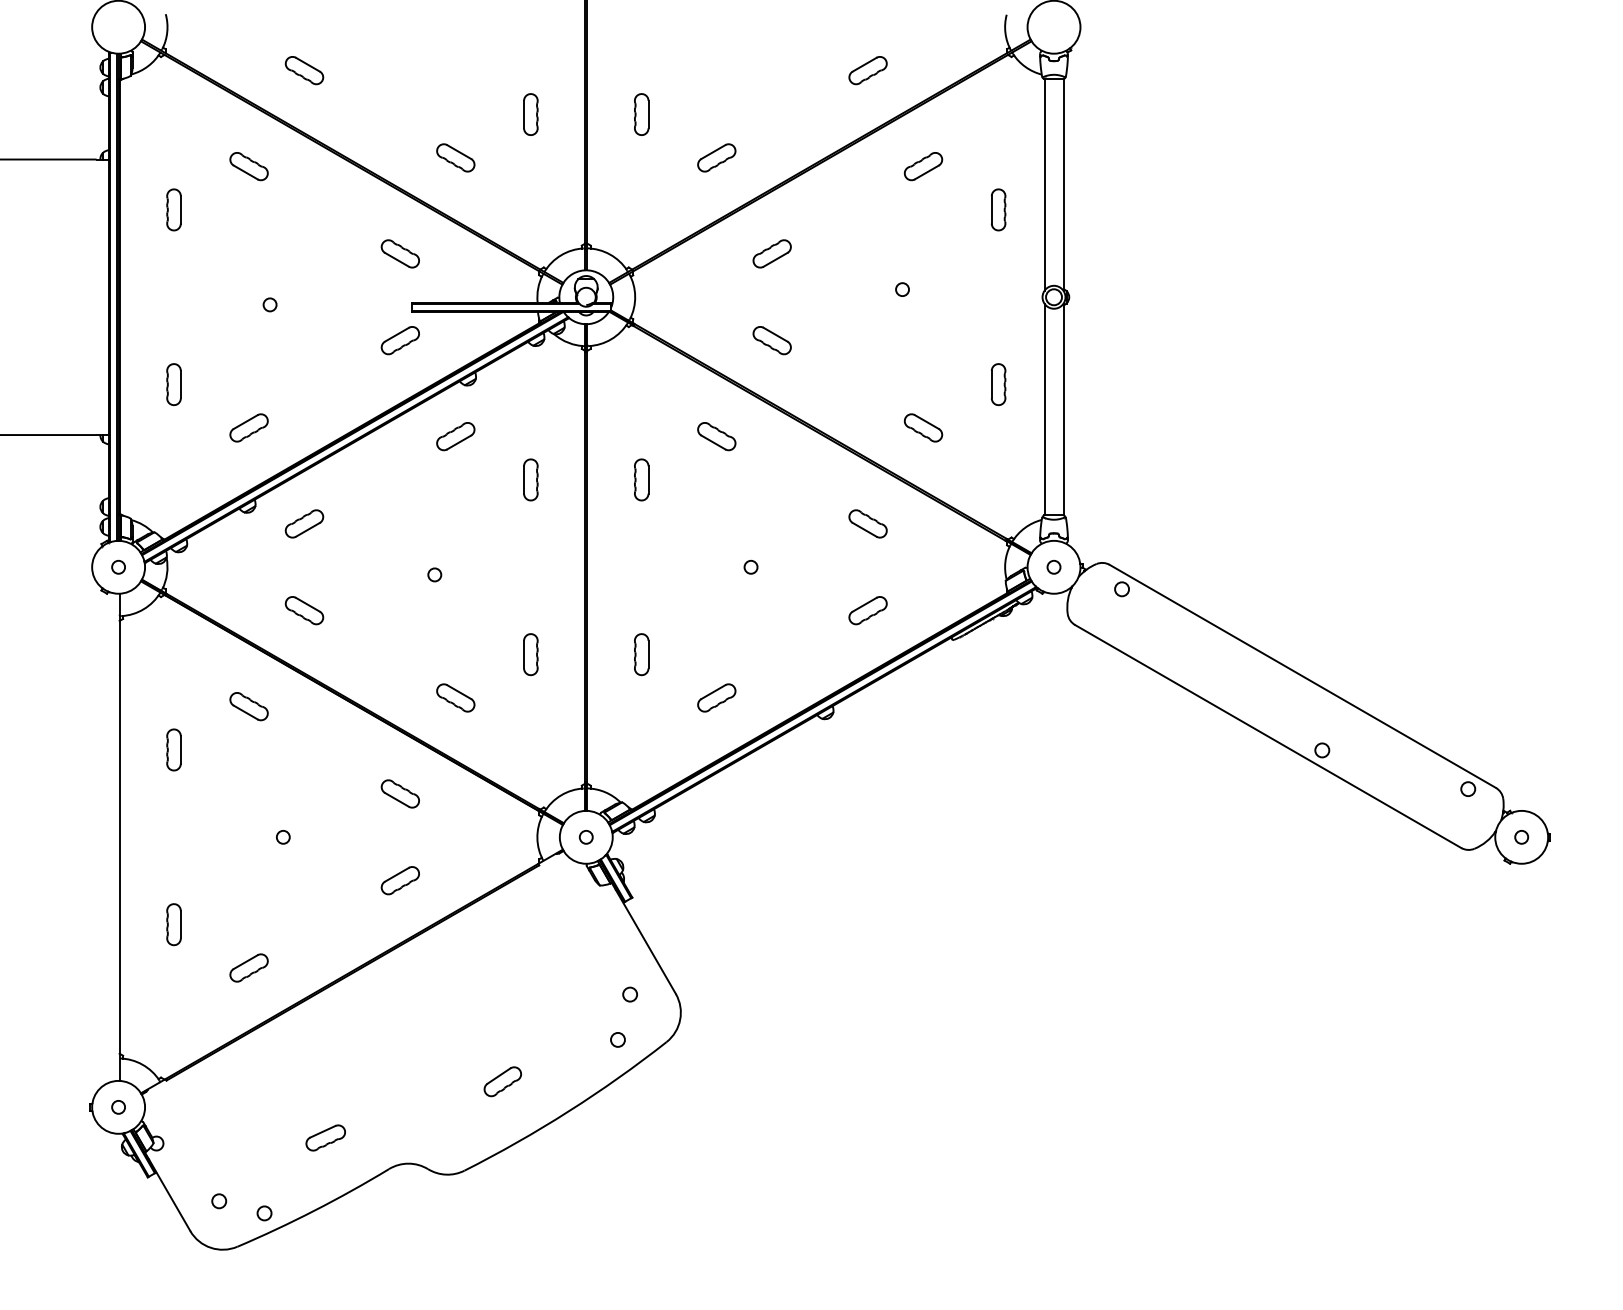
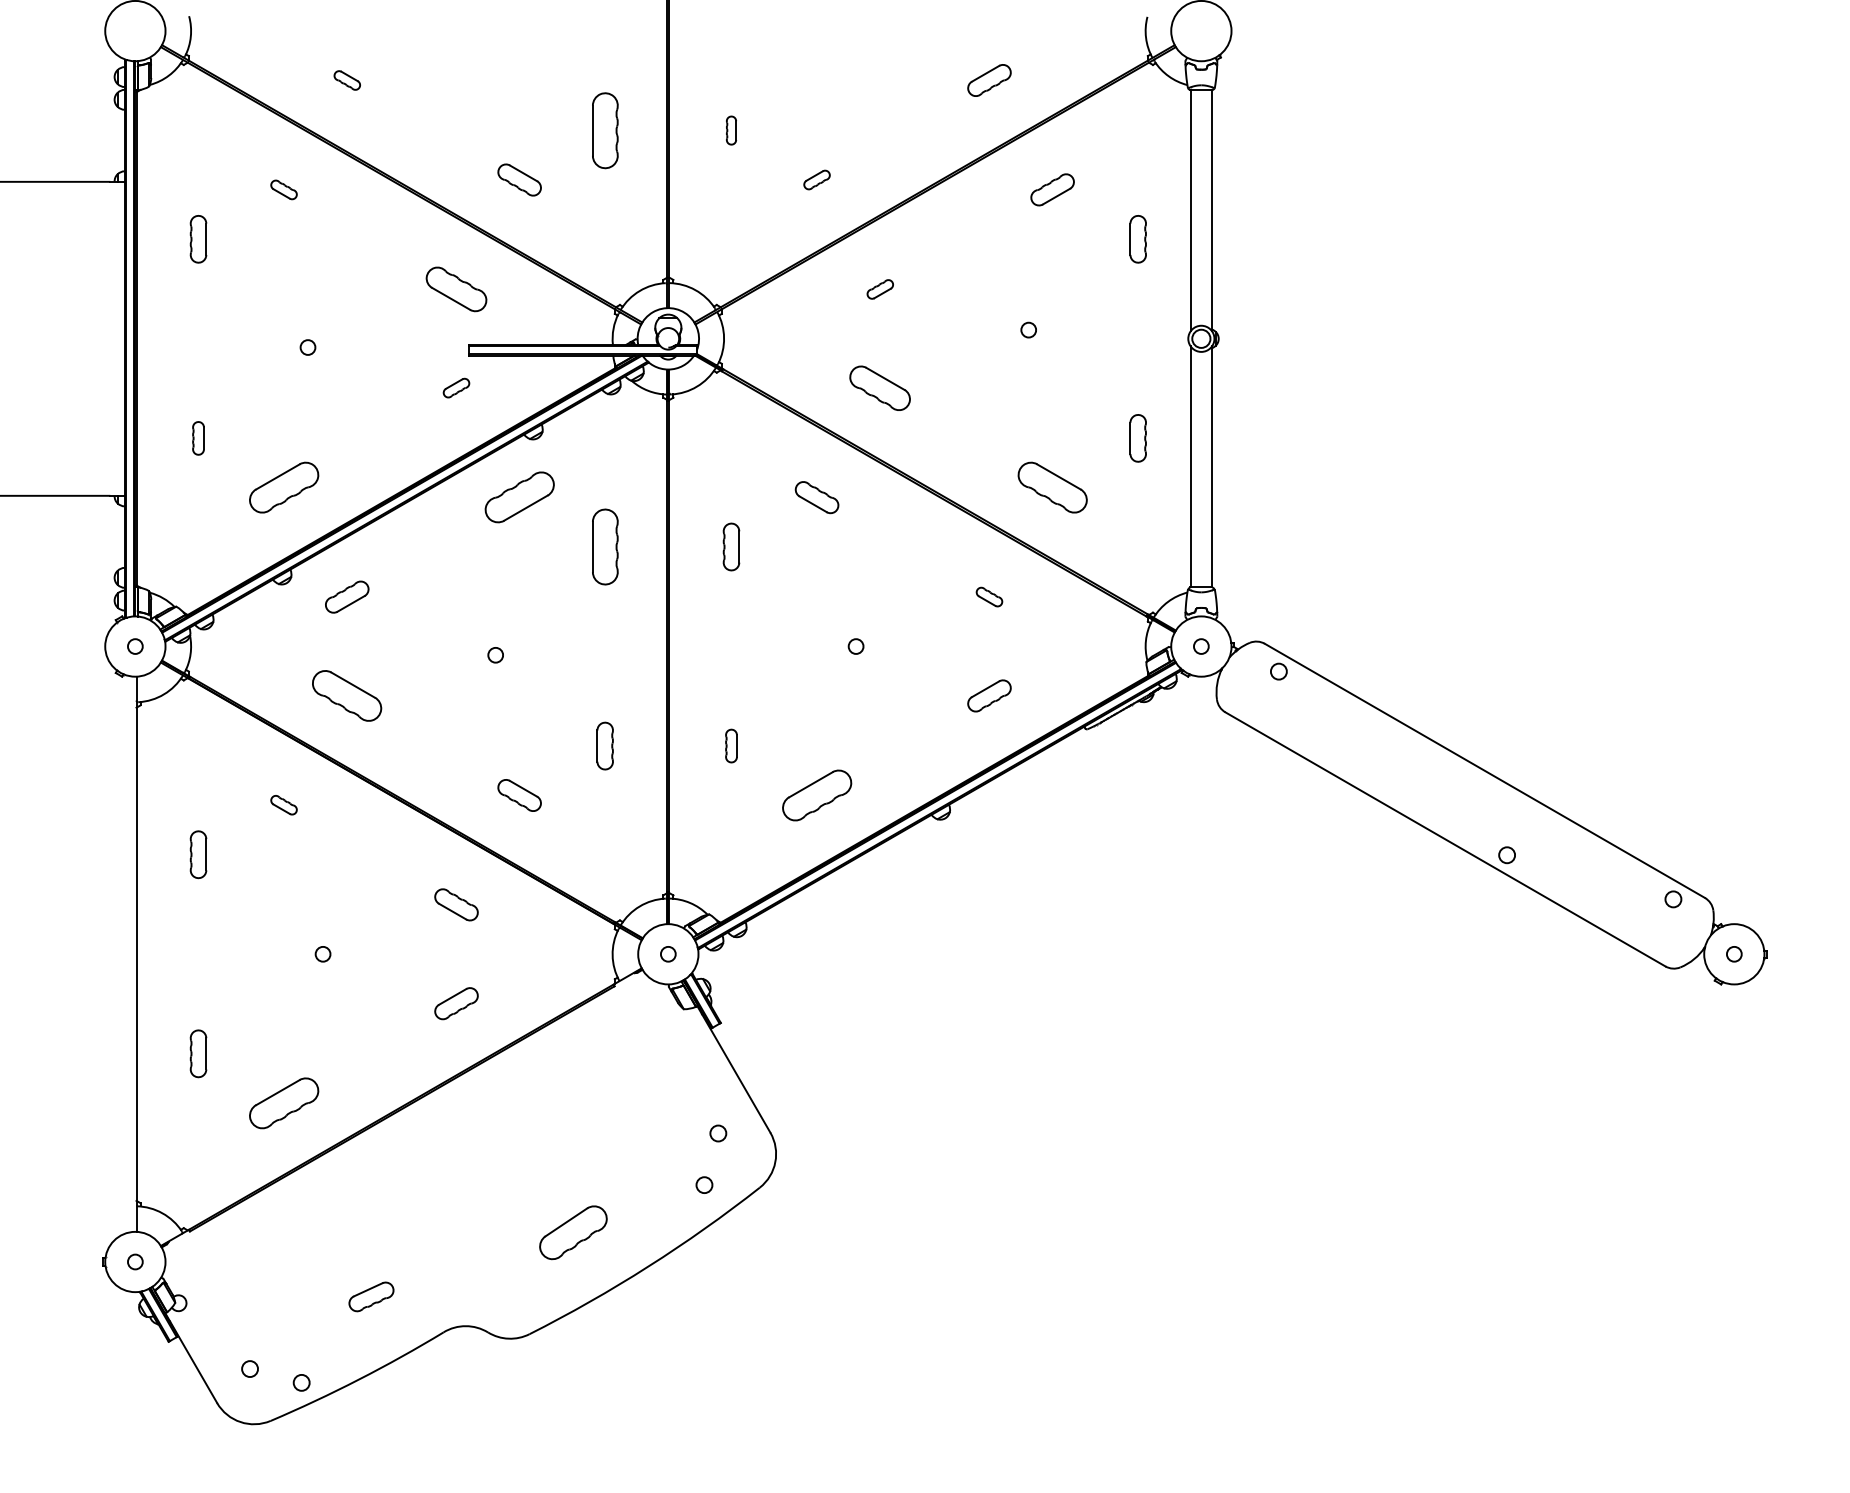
part: (304, 70) -> (347, 80), size x0.6
part: (530, 114) -> (604, 130), size x1.6
part: (641, 114) -> (731, 130), size x0.6
part: (716, 157) -> (816, 179), size x0.6
part: (248, 166) -> (283, 189), size x0.6
part: (400, 253) -> (456, 289), size x1.4
part: (772, 253) -> (880, 289), size x0.6
part: (400, 339) -> (456, 387), size x0.6
part: (772, 339) -> (880, 387), size x1.4
part: (173, 384) -> (198, 438), size x0.7
part: (248, 427) -> (283, 487), size x1.6
part: (923, 427) -> (1052, 487), size x1.6
part: (455, 436) -> (519, 497), size x1.6
part: (530, 479) -> (604, 546), size x1.6
part: (868, 523) -> (989, 596), size x0.6
part: (304, 610) -> (347, 695), size x1.6
part: (641, 654) -> (731, 745), size x0.7
part: (716, 697) -> (816, 795), size x1.6
part: (248, 705) -> (283, 804), size x0.6
part: (248, 967) -> (283, 1102), size x1.6
part: (502, 1081) -> (572, 1232), size x1.6

